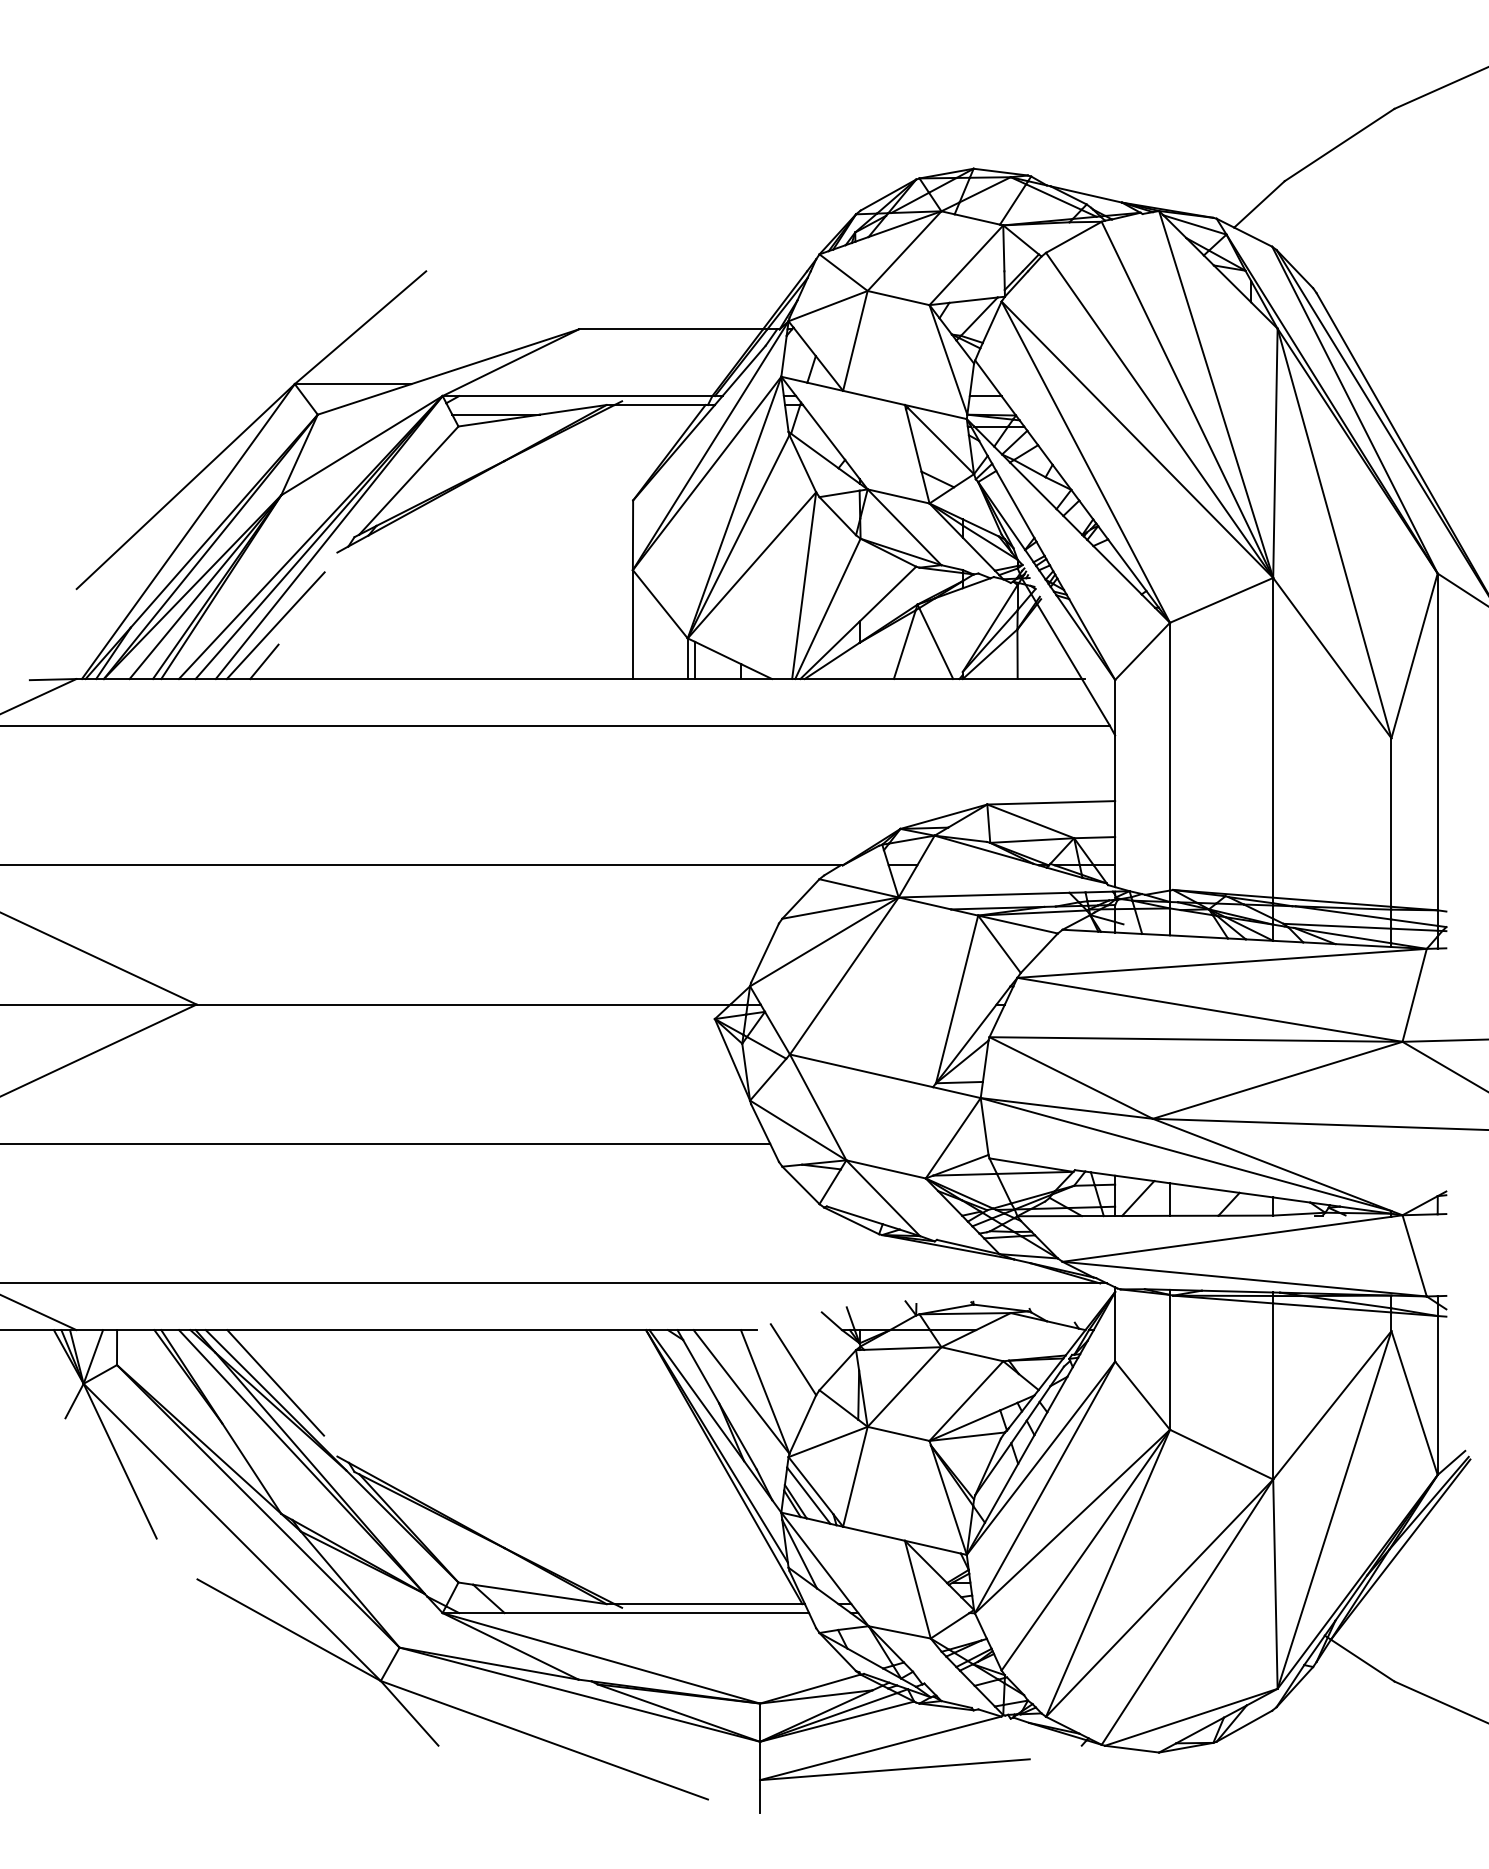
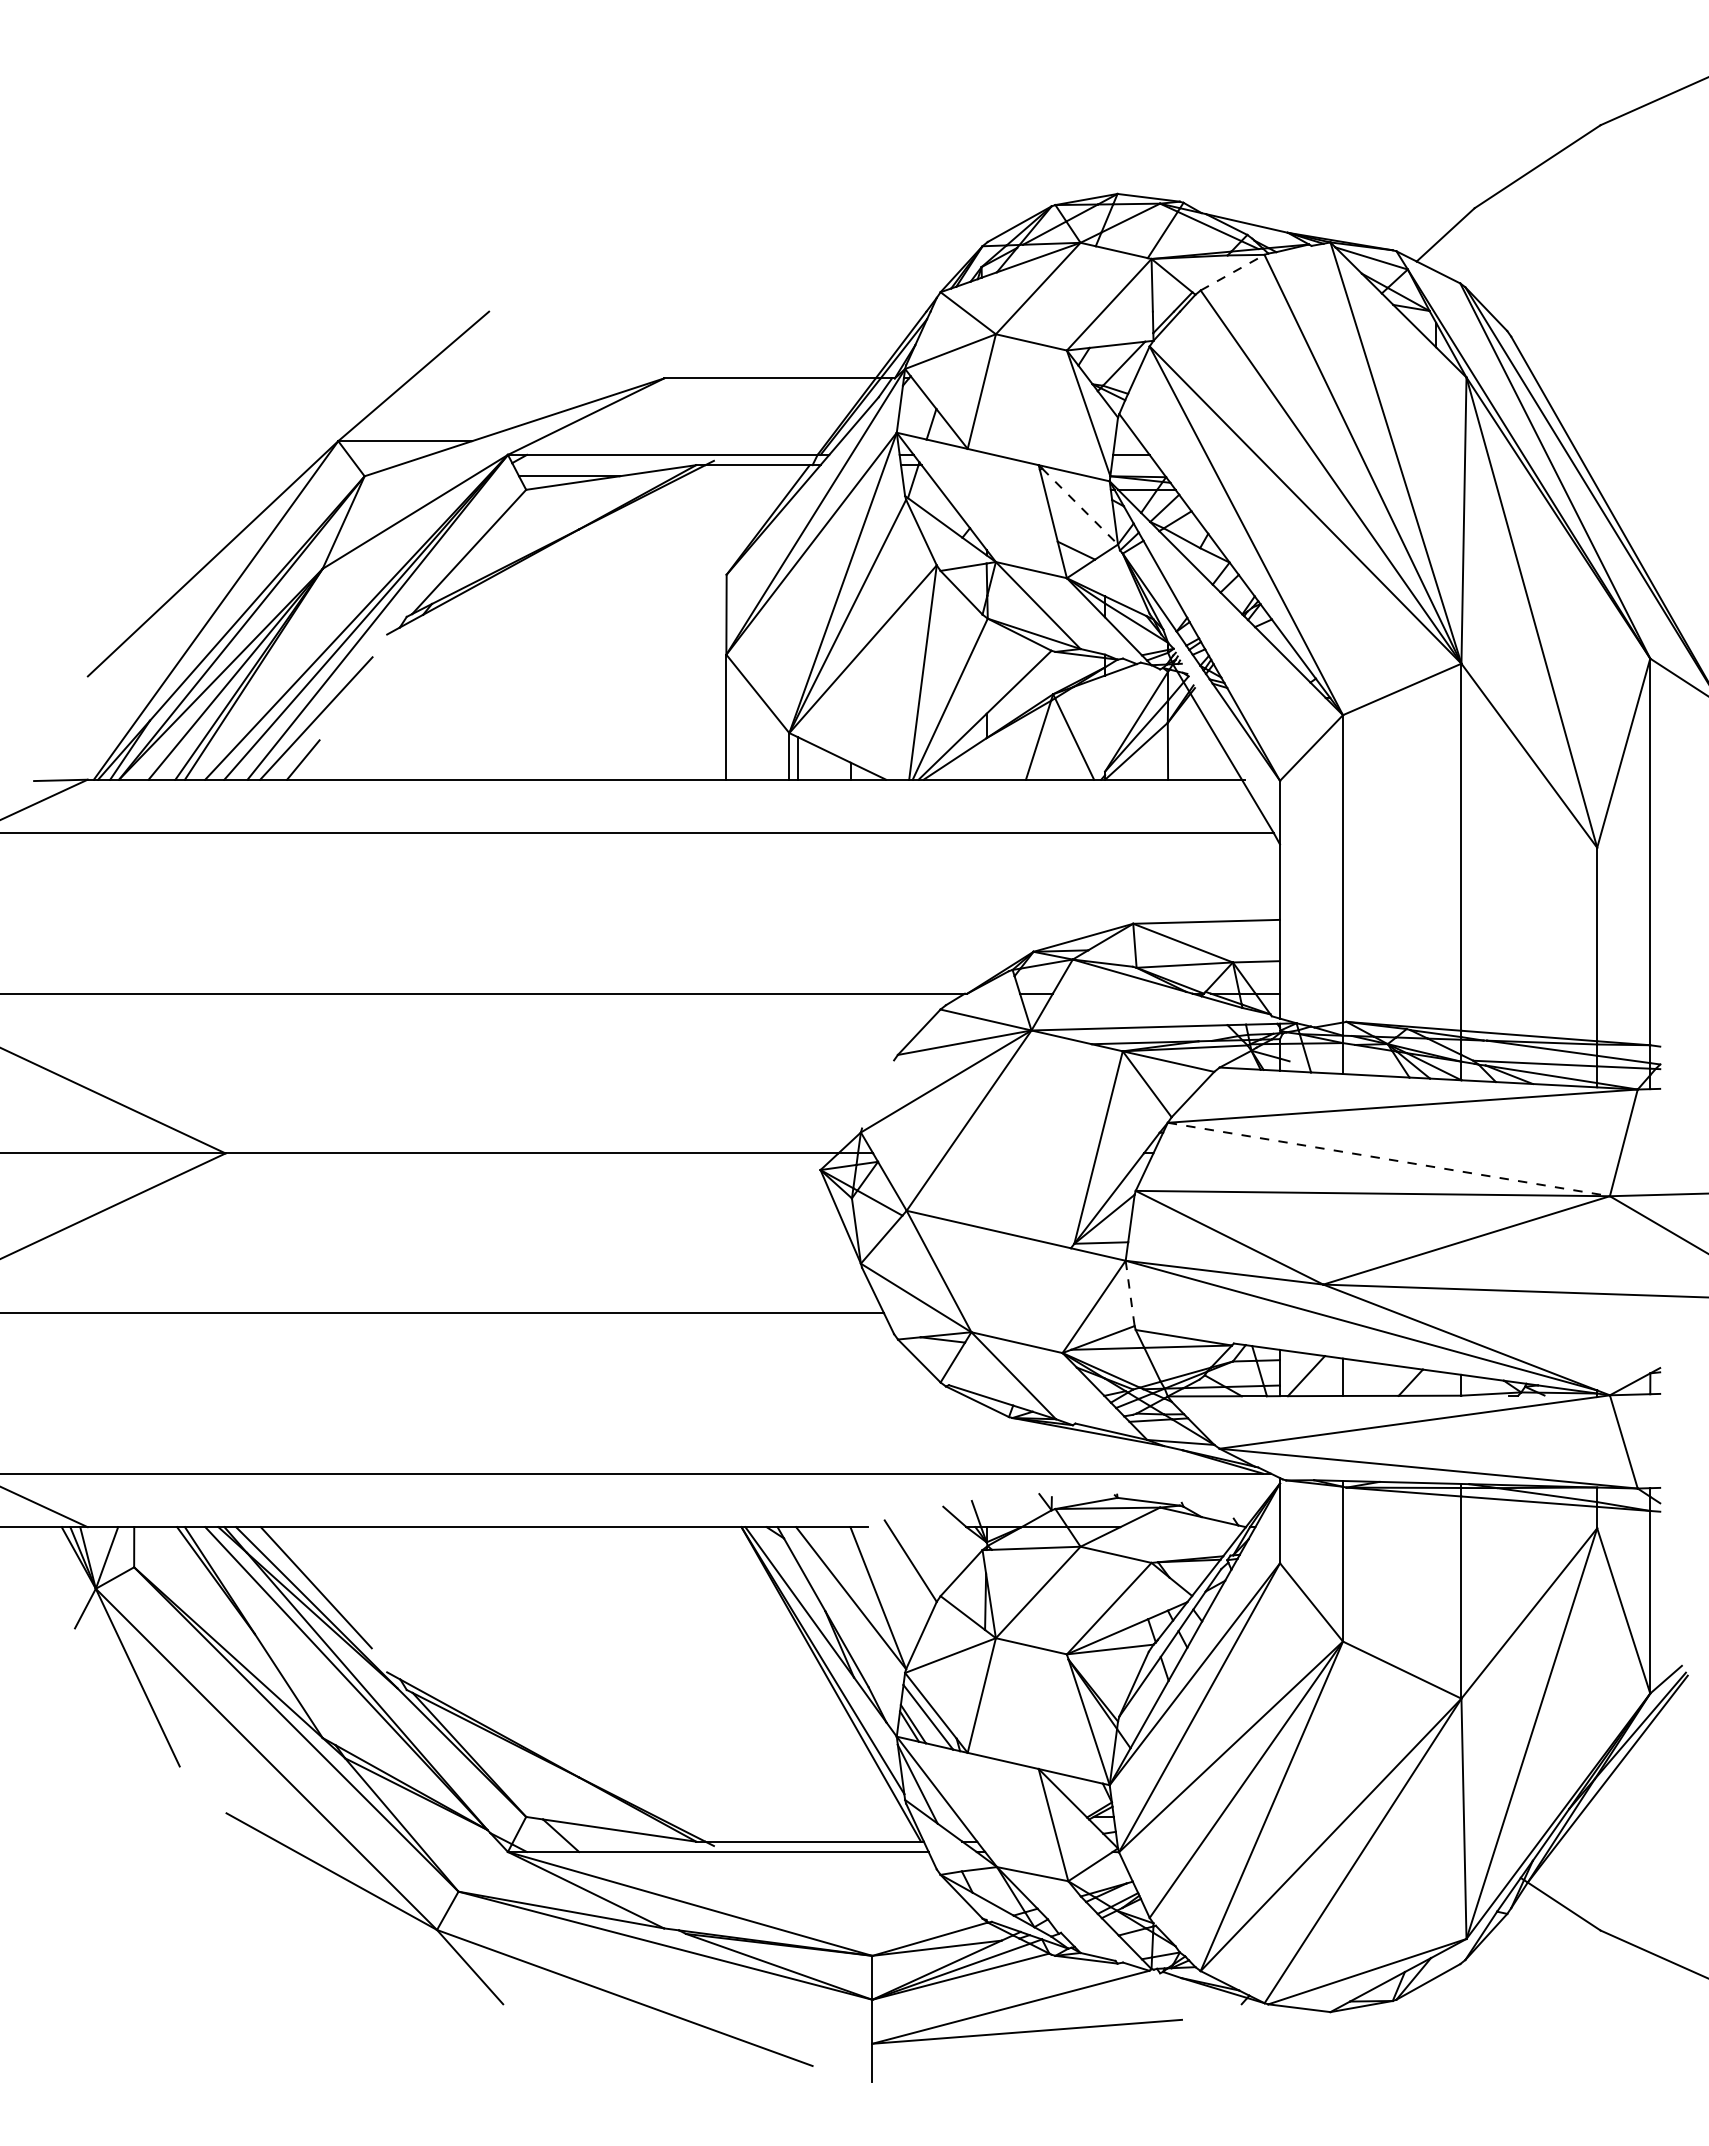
line: (1073, 237) -> (1232, 272), solid -> dashed
line: (941, 441) -> (1080, 506), solid -> dashed
line: (765, 953) -> (878, 1094), removed
line: (1210, 1009) -> (1389, 1159), solid -> dashed
line: (984, 1126) -> (1130, 1293), solid -> dashed

